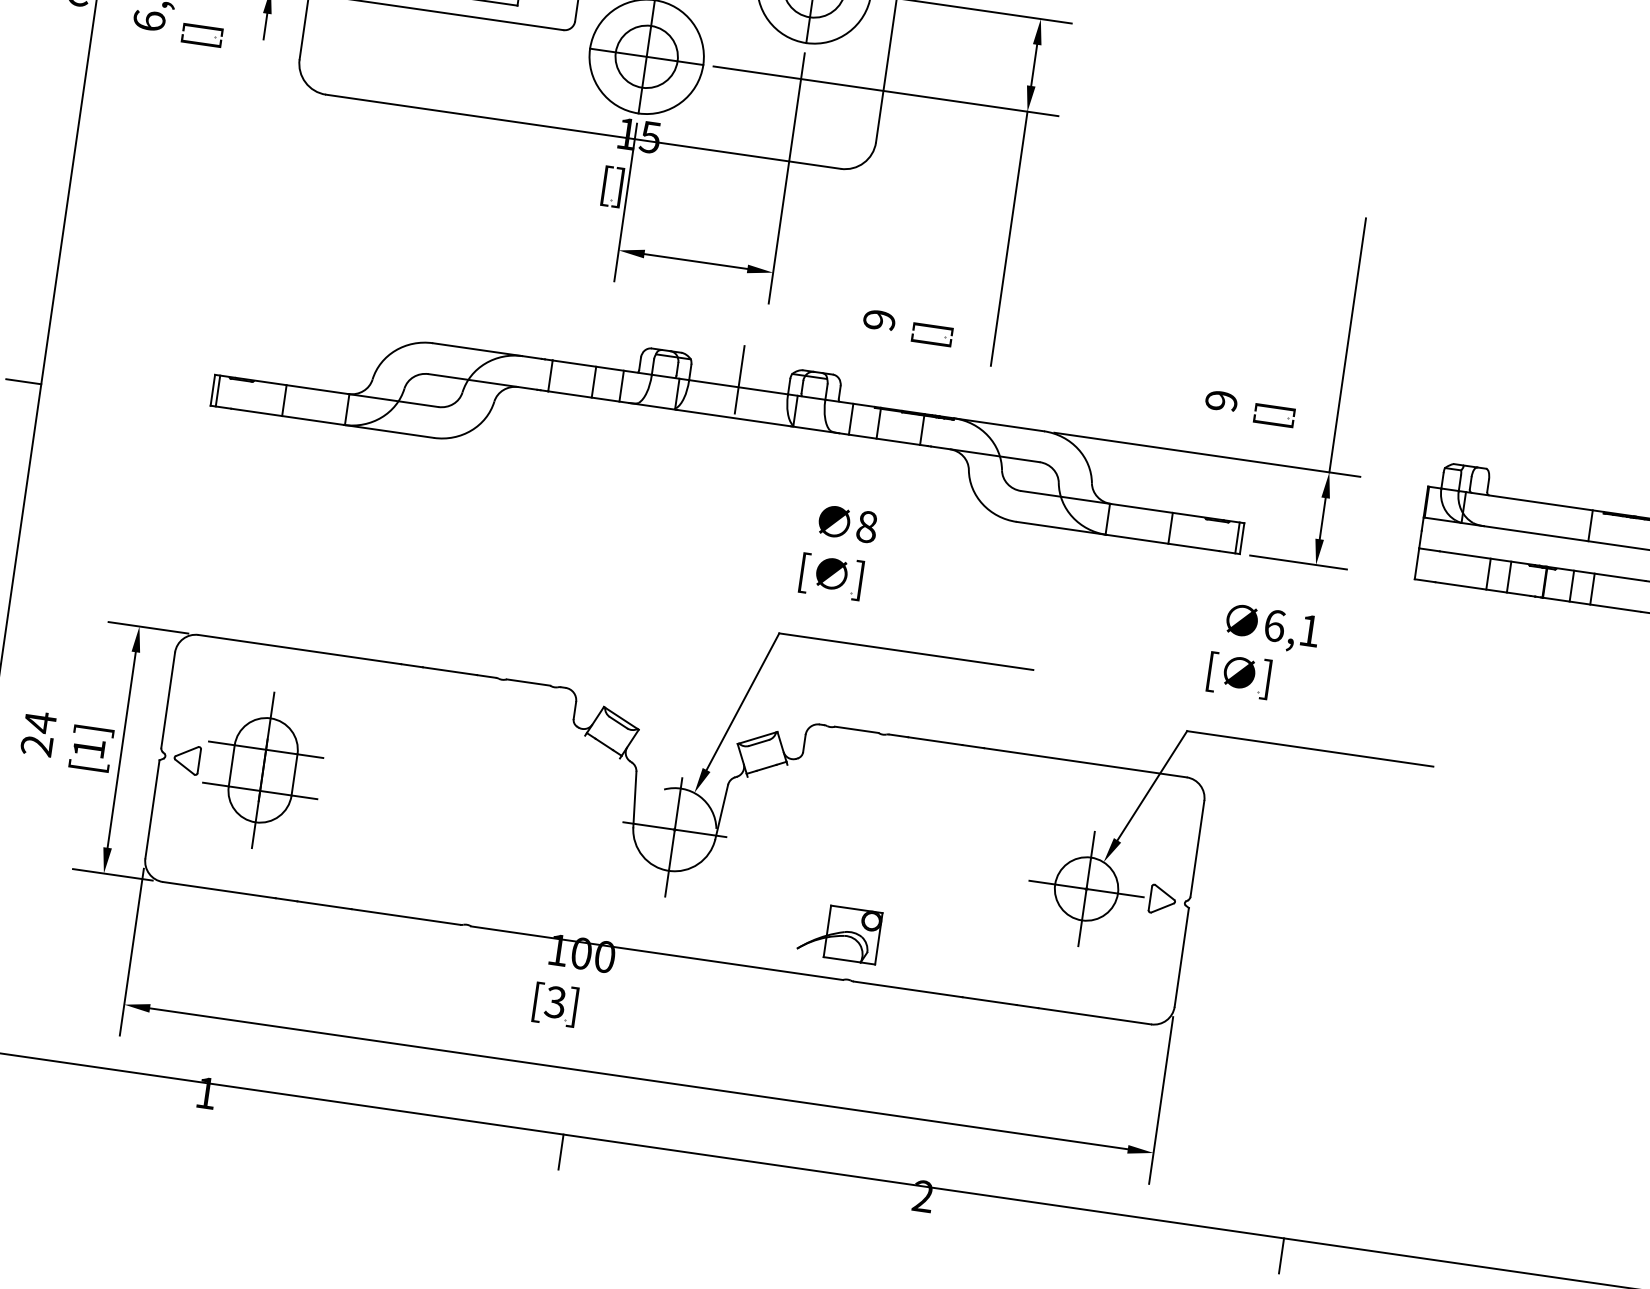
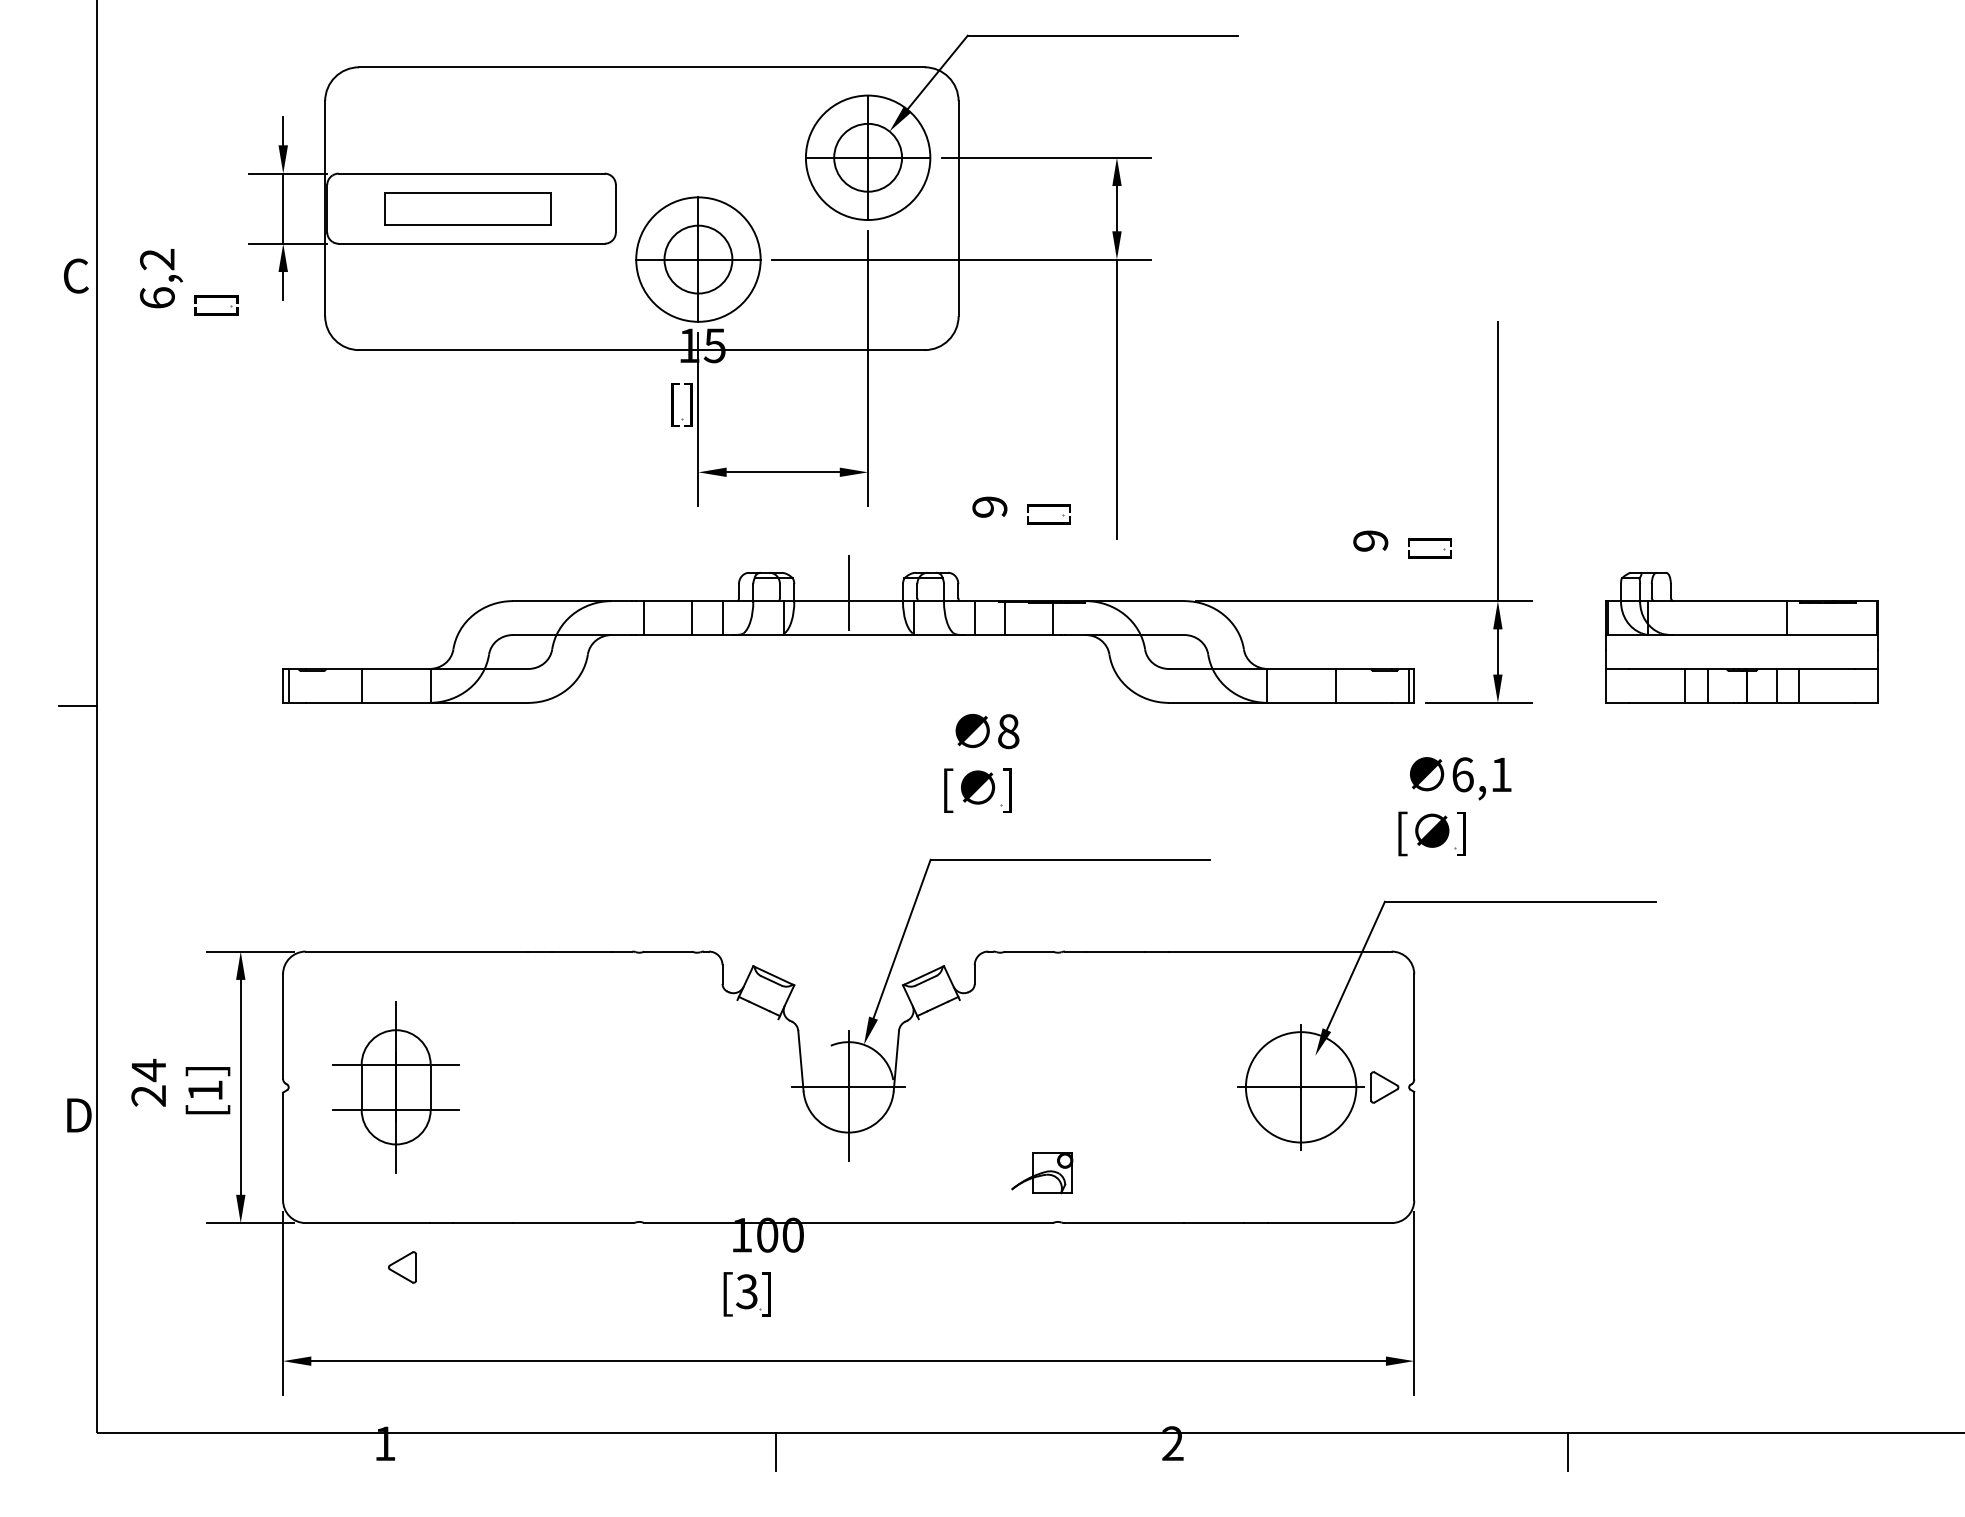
part: (186, 759) -> (402, 1267), moved
circle: (1086, 888) -> (1300, 1086), size x1.6
part: (839, 933) -> (1042, 1173), size x0.7

